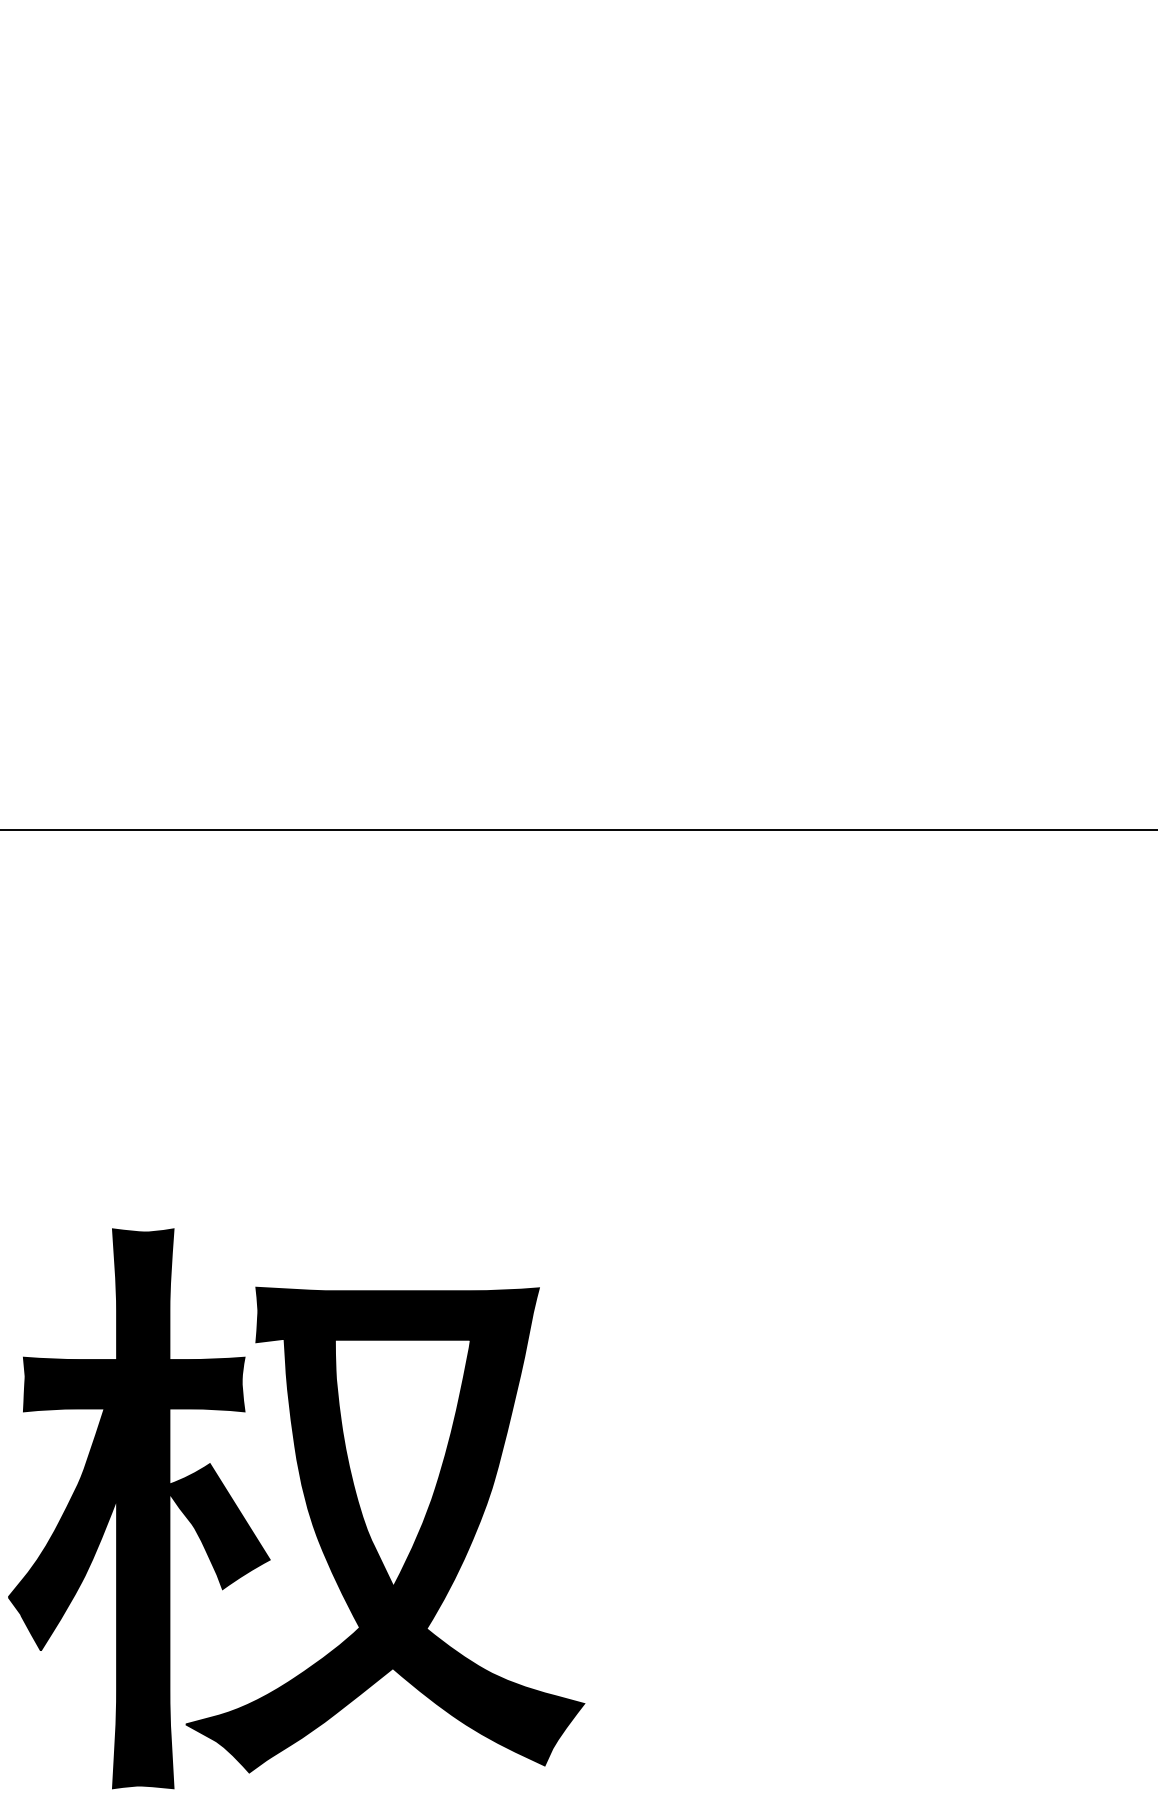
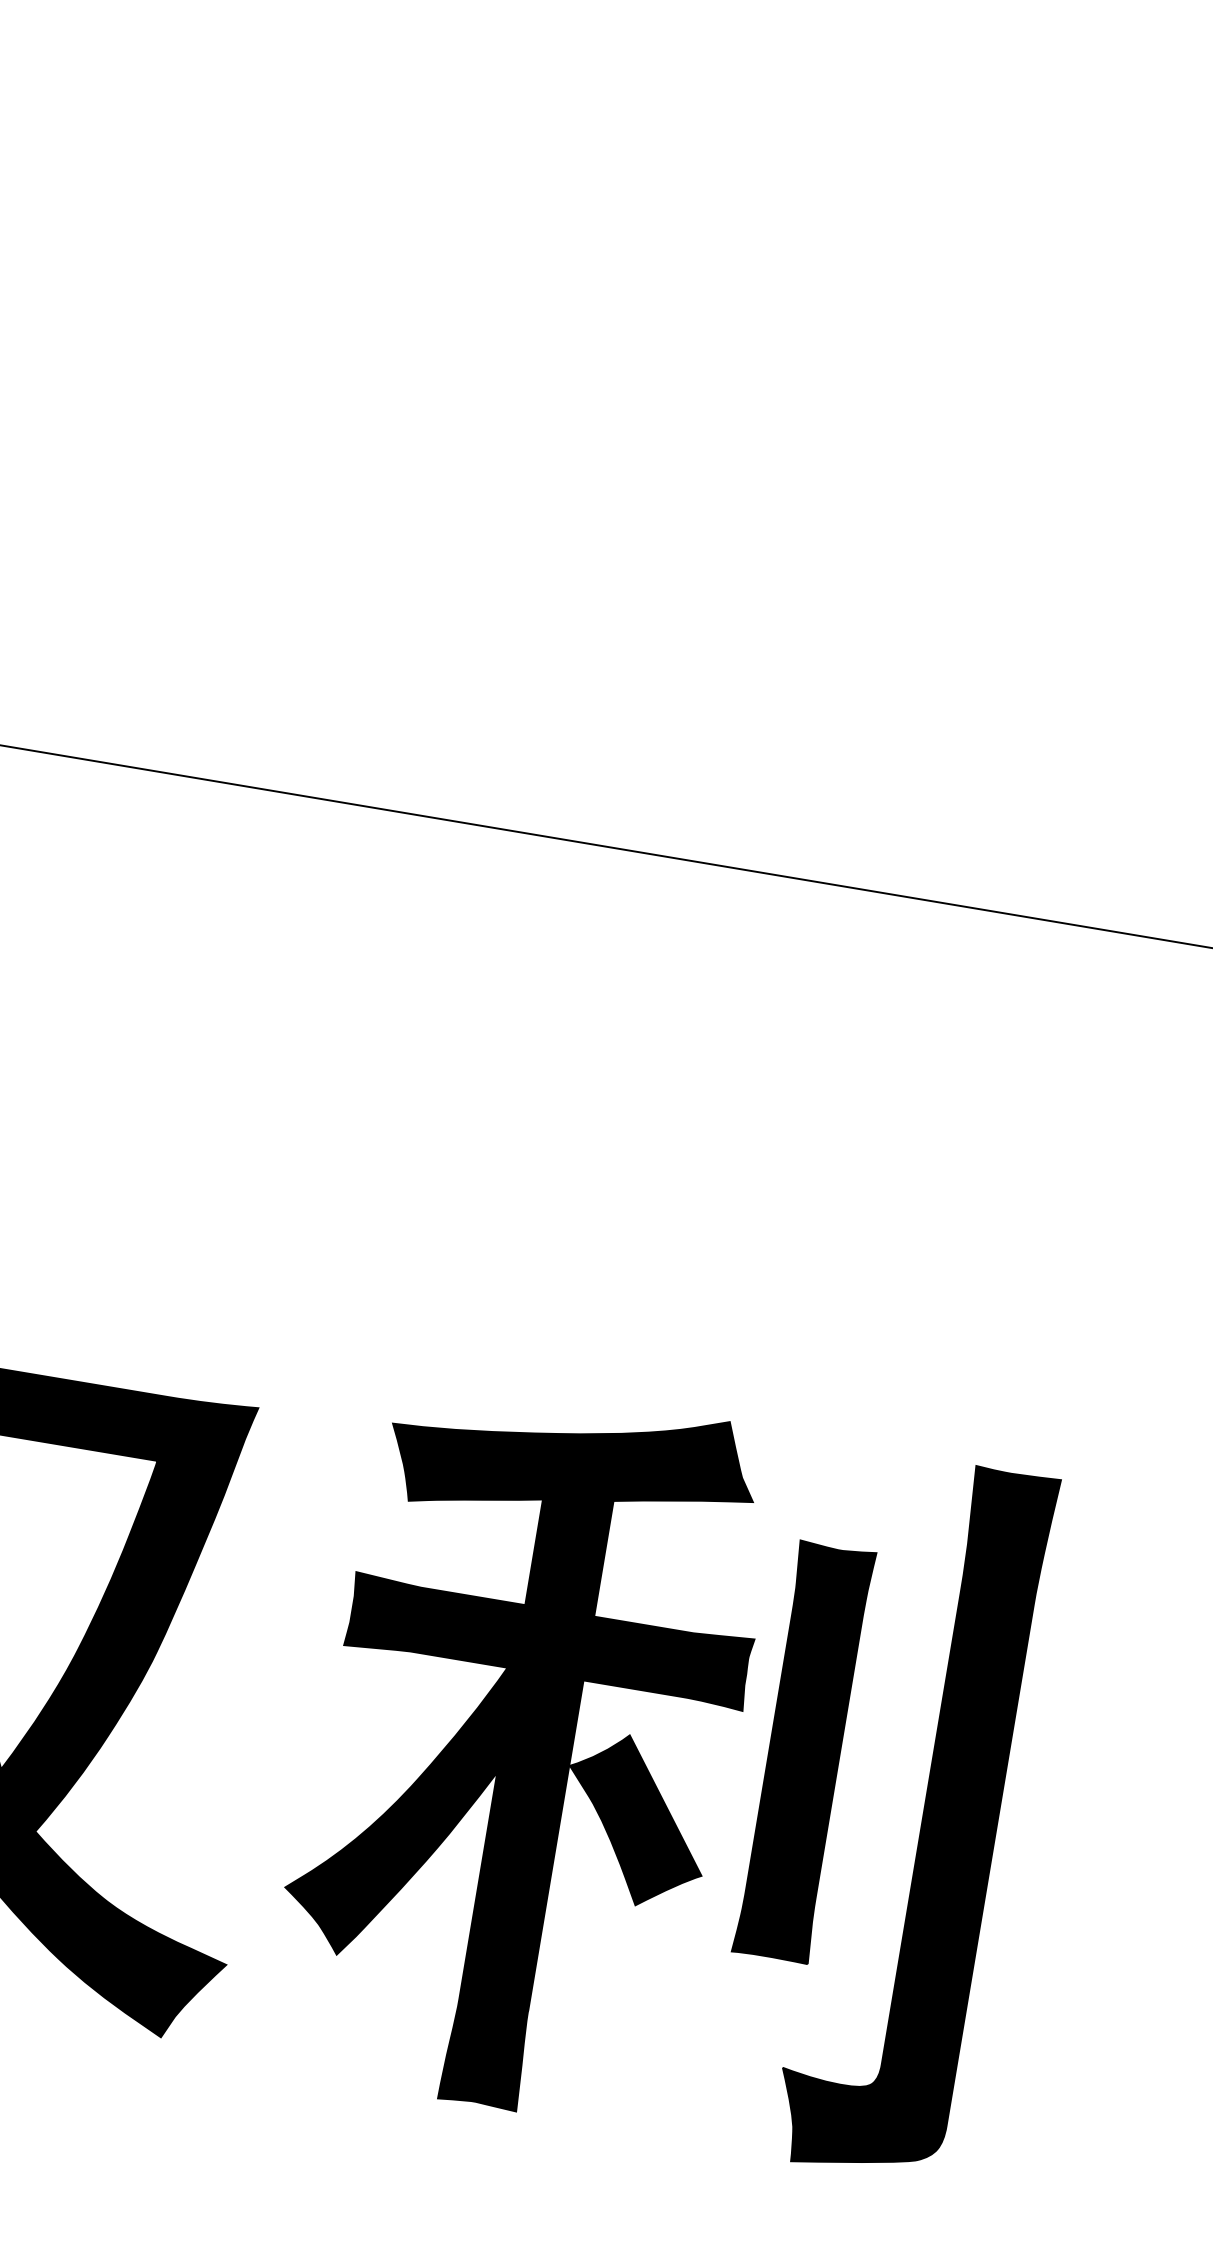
part: (879, 1509) -> (657, 1774), added

